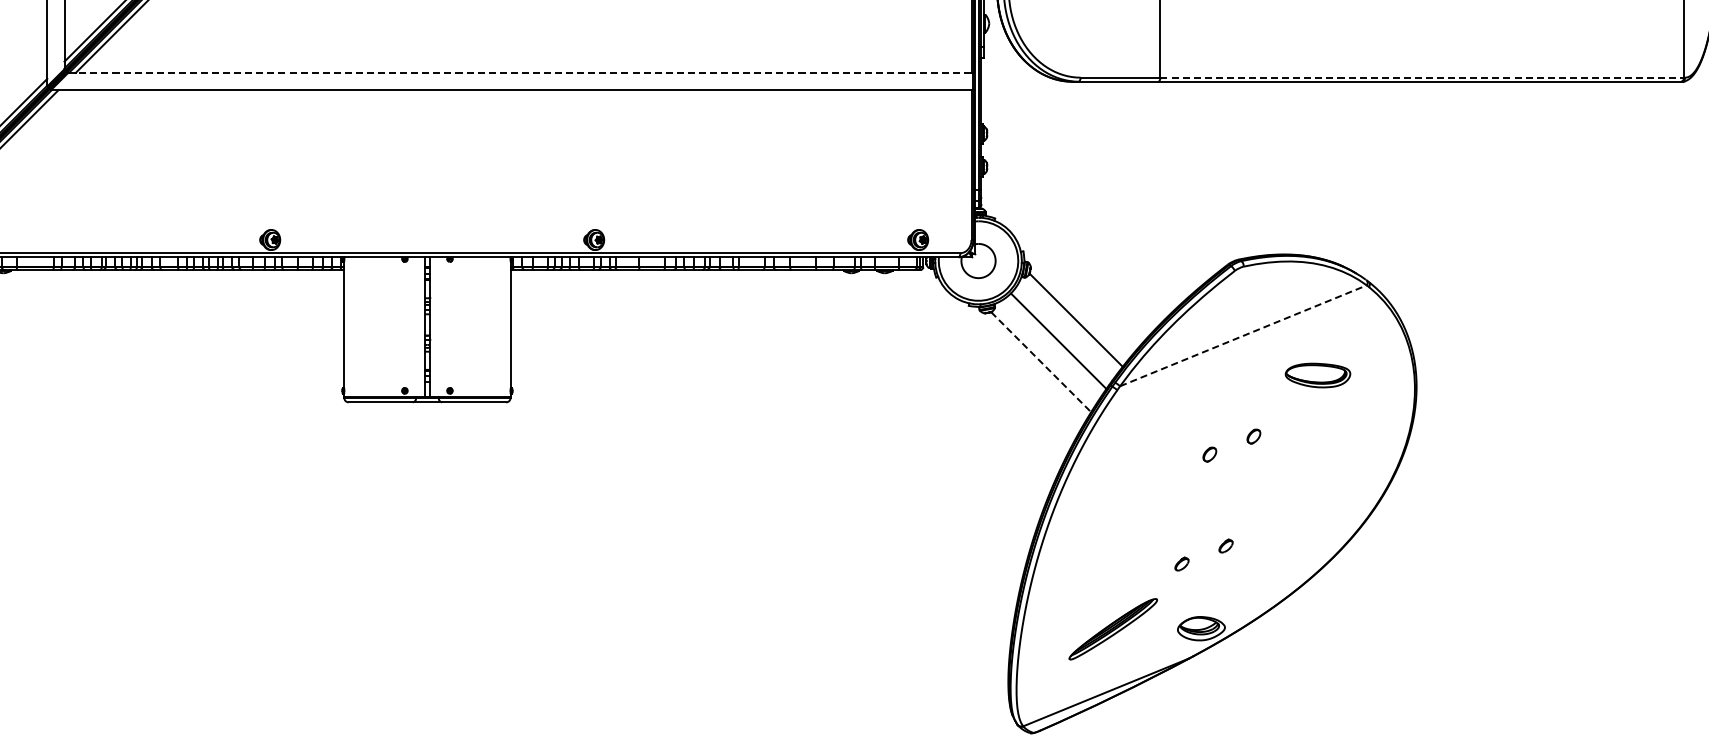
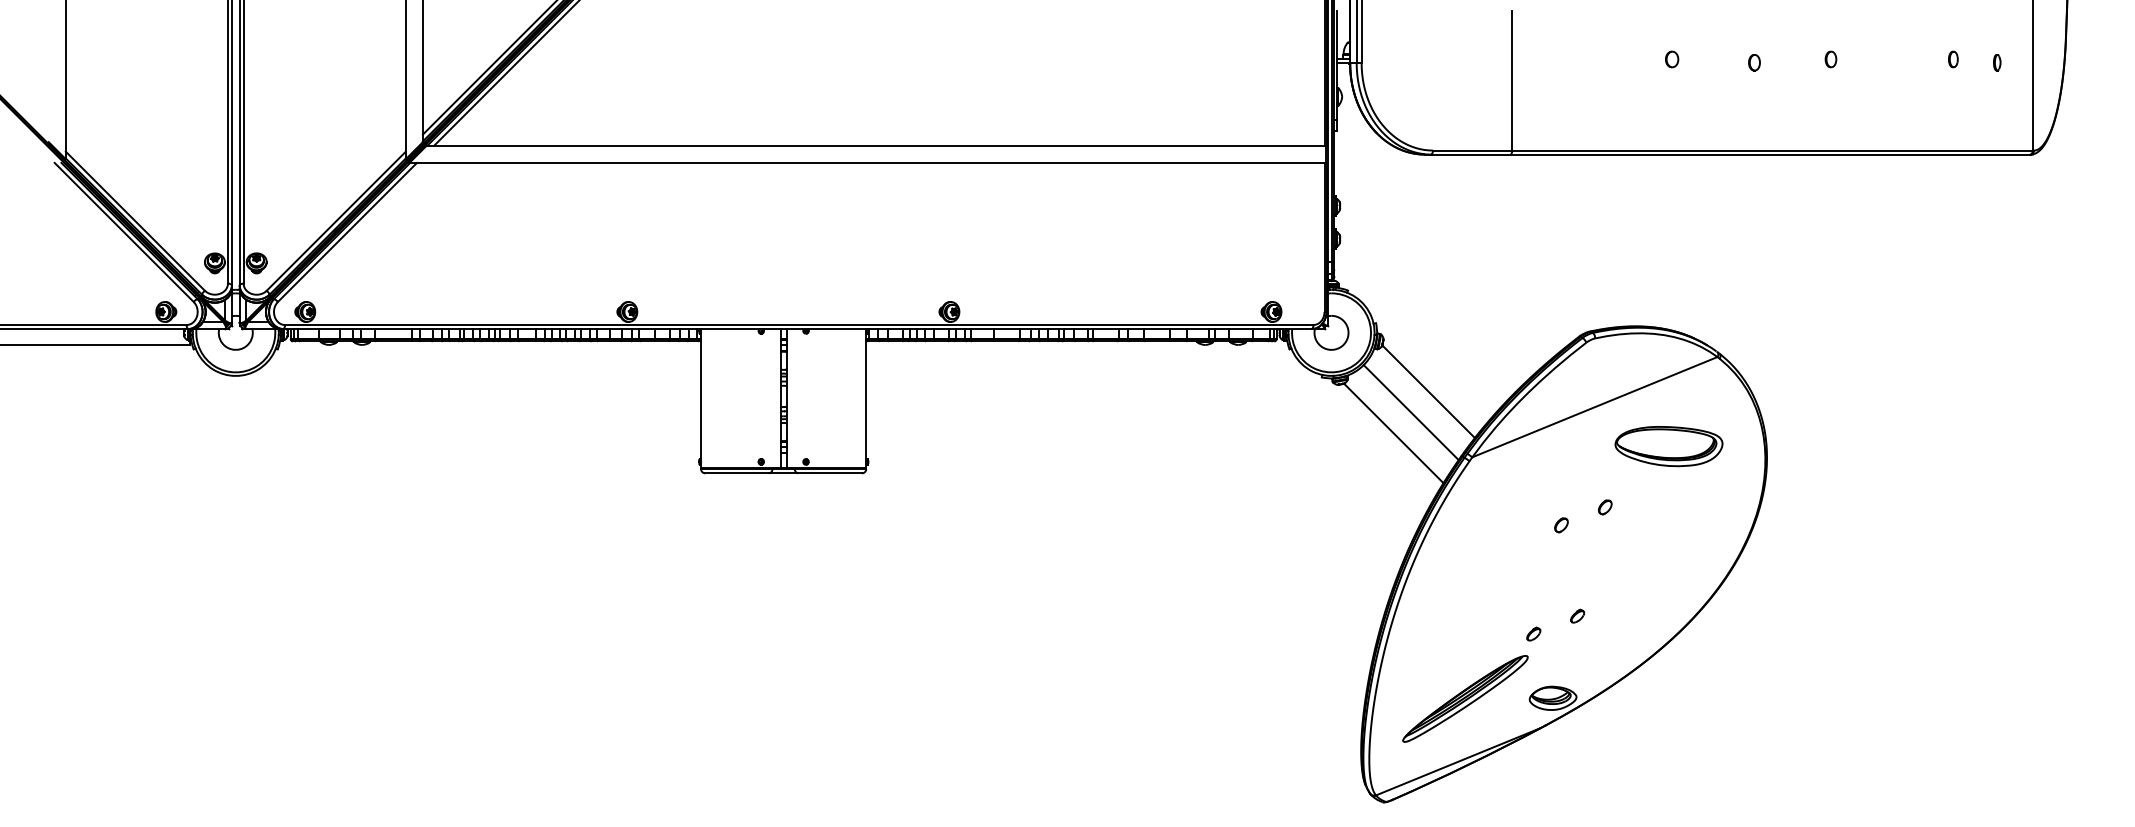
line: (522, 72) -> (878, 145), dashed -> solid
line: (1423, 77) -> (1773, 150), dashed -> solid
line: (1244, 336) -> (1595, 407), dashed -> solid
line: (1041, 362) -> (1394, 433), dashed -> solid
part: (1317, 375) -> (1668, 446), size x1.67
part: (1113, 628) -> (1465, 698), size x1.43

